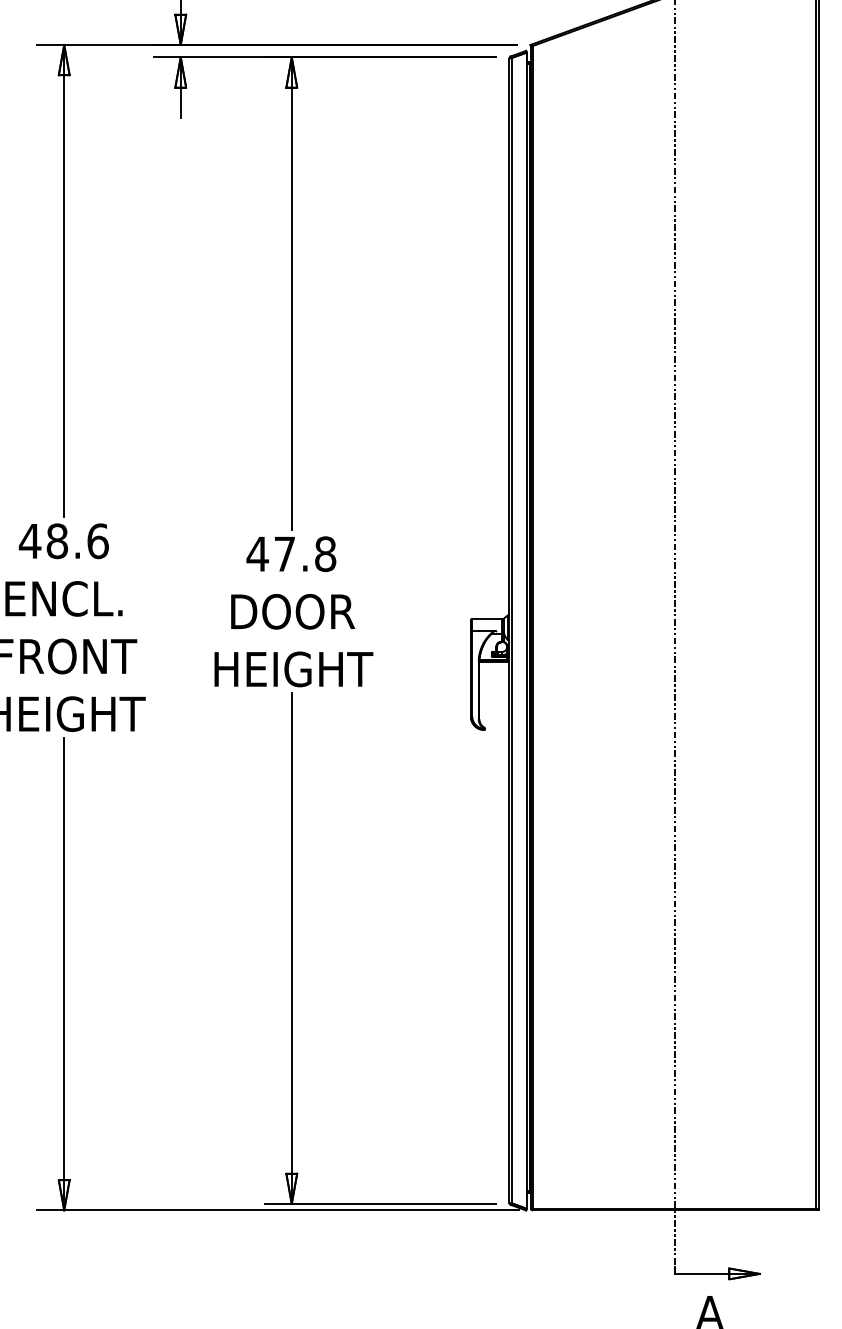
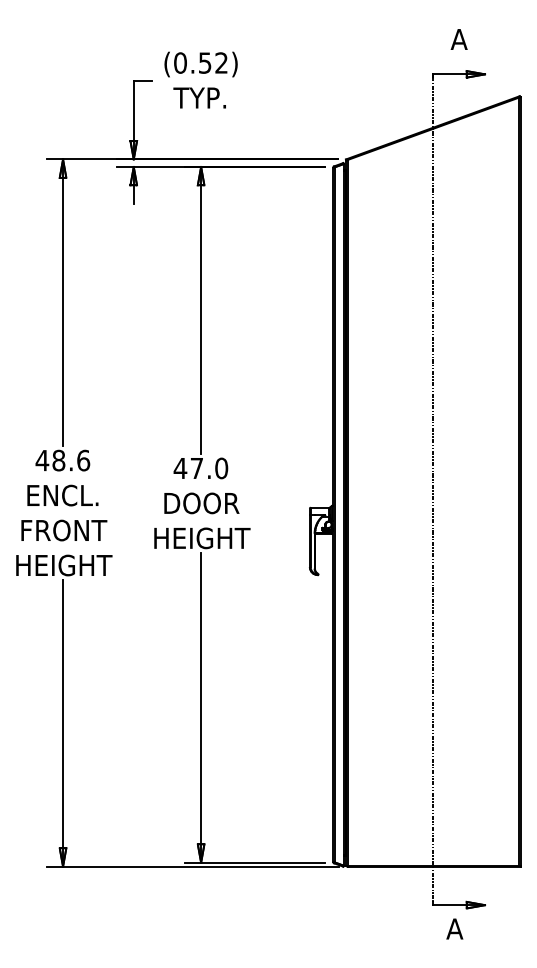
text: (325, 554) -> (221, 468), 47.8 -> 47.0

